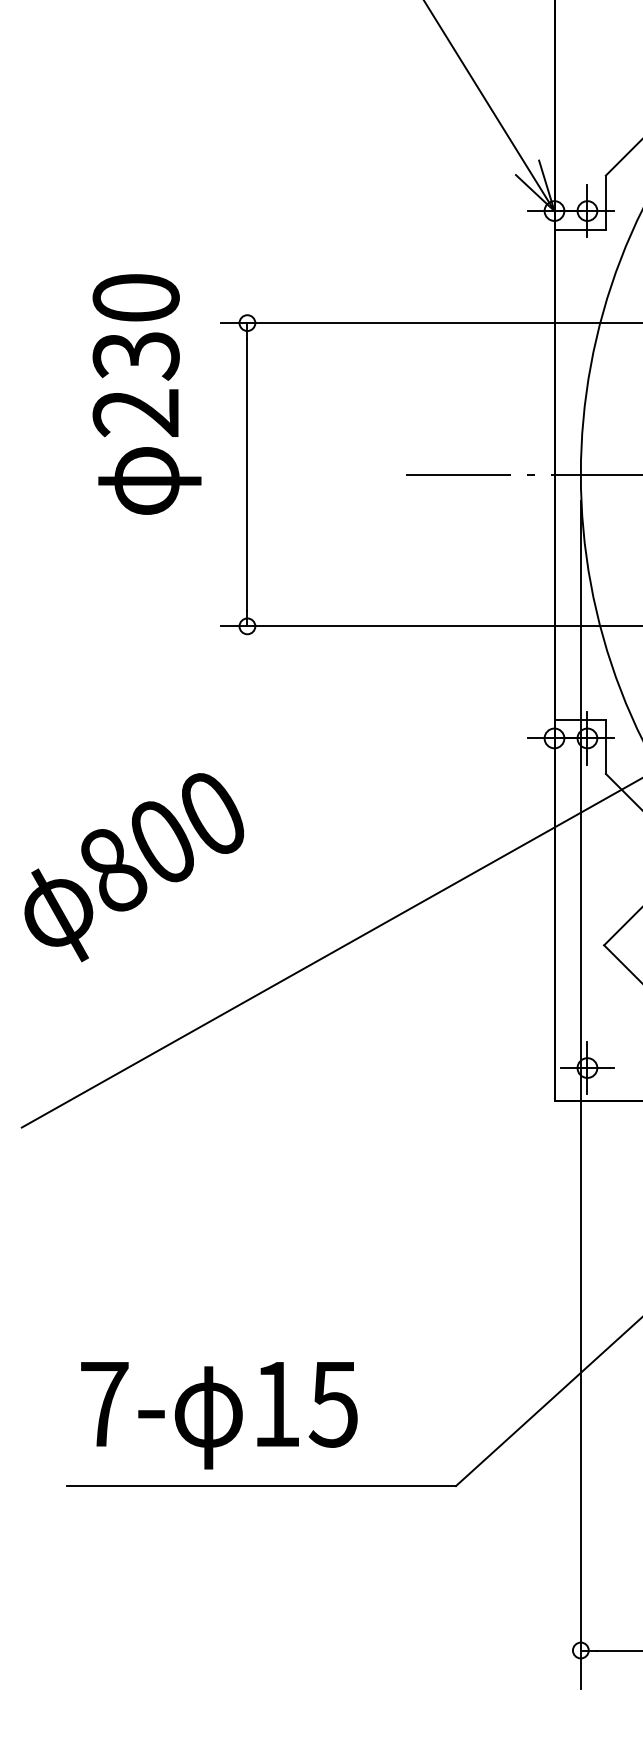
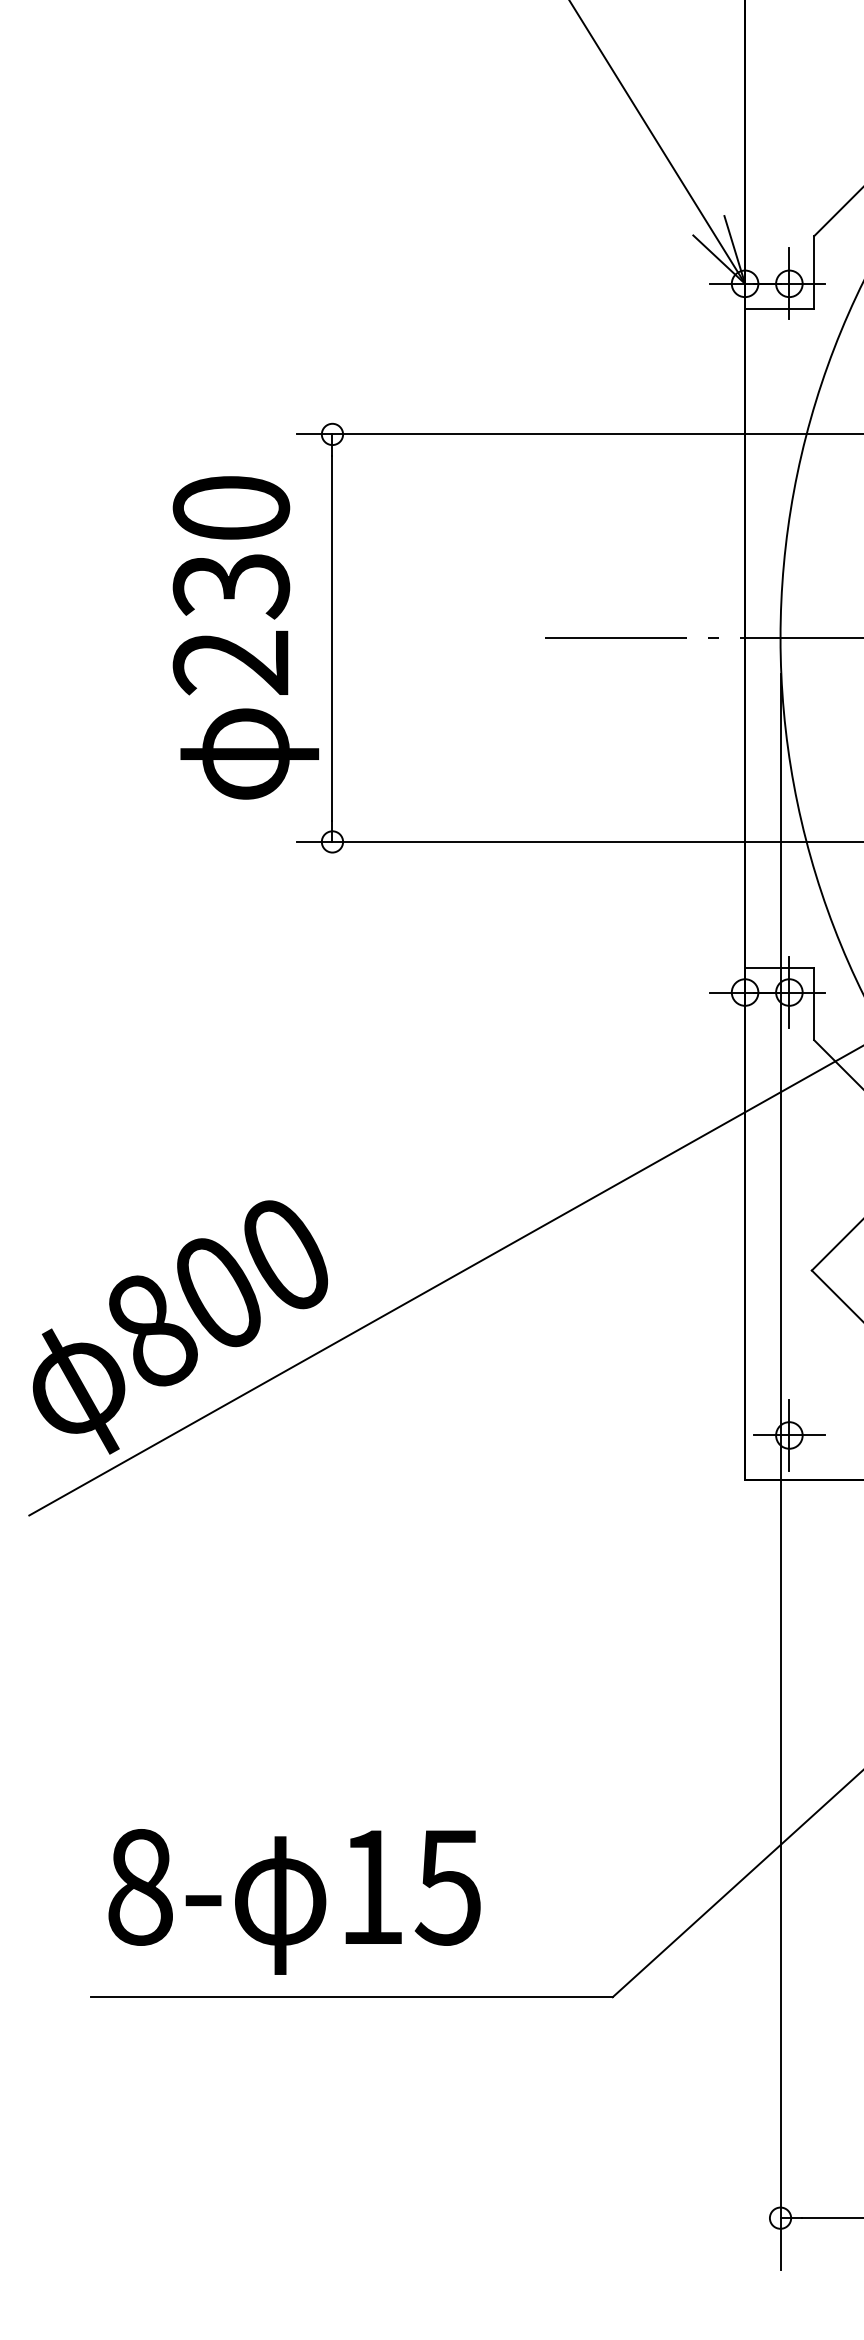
text: (146, 394) -> (245, 637), moved
text: (133, 867) -> (179, 1327), moved
text: (104, 1403) -> (140, 1886), 7- -> 8-

